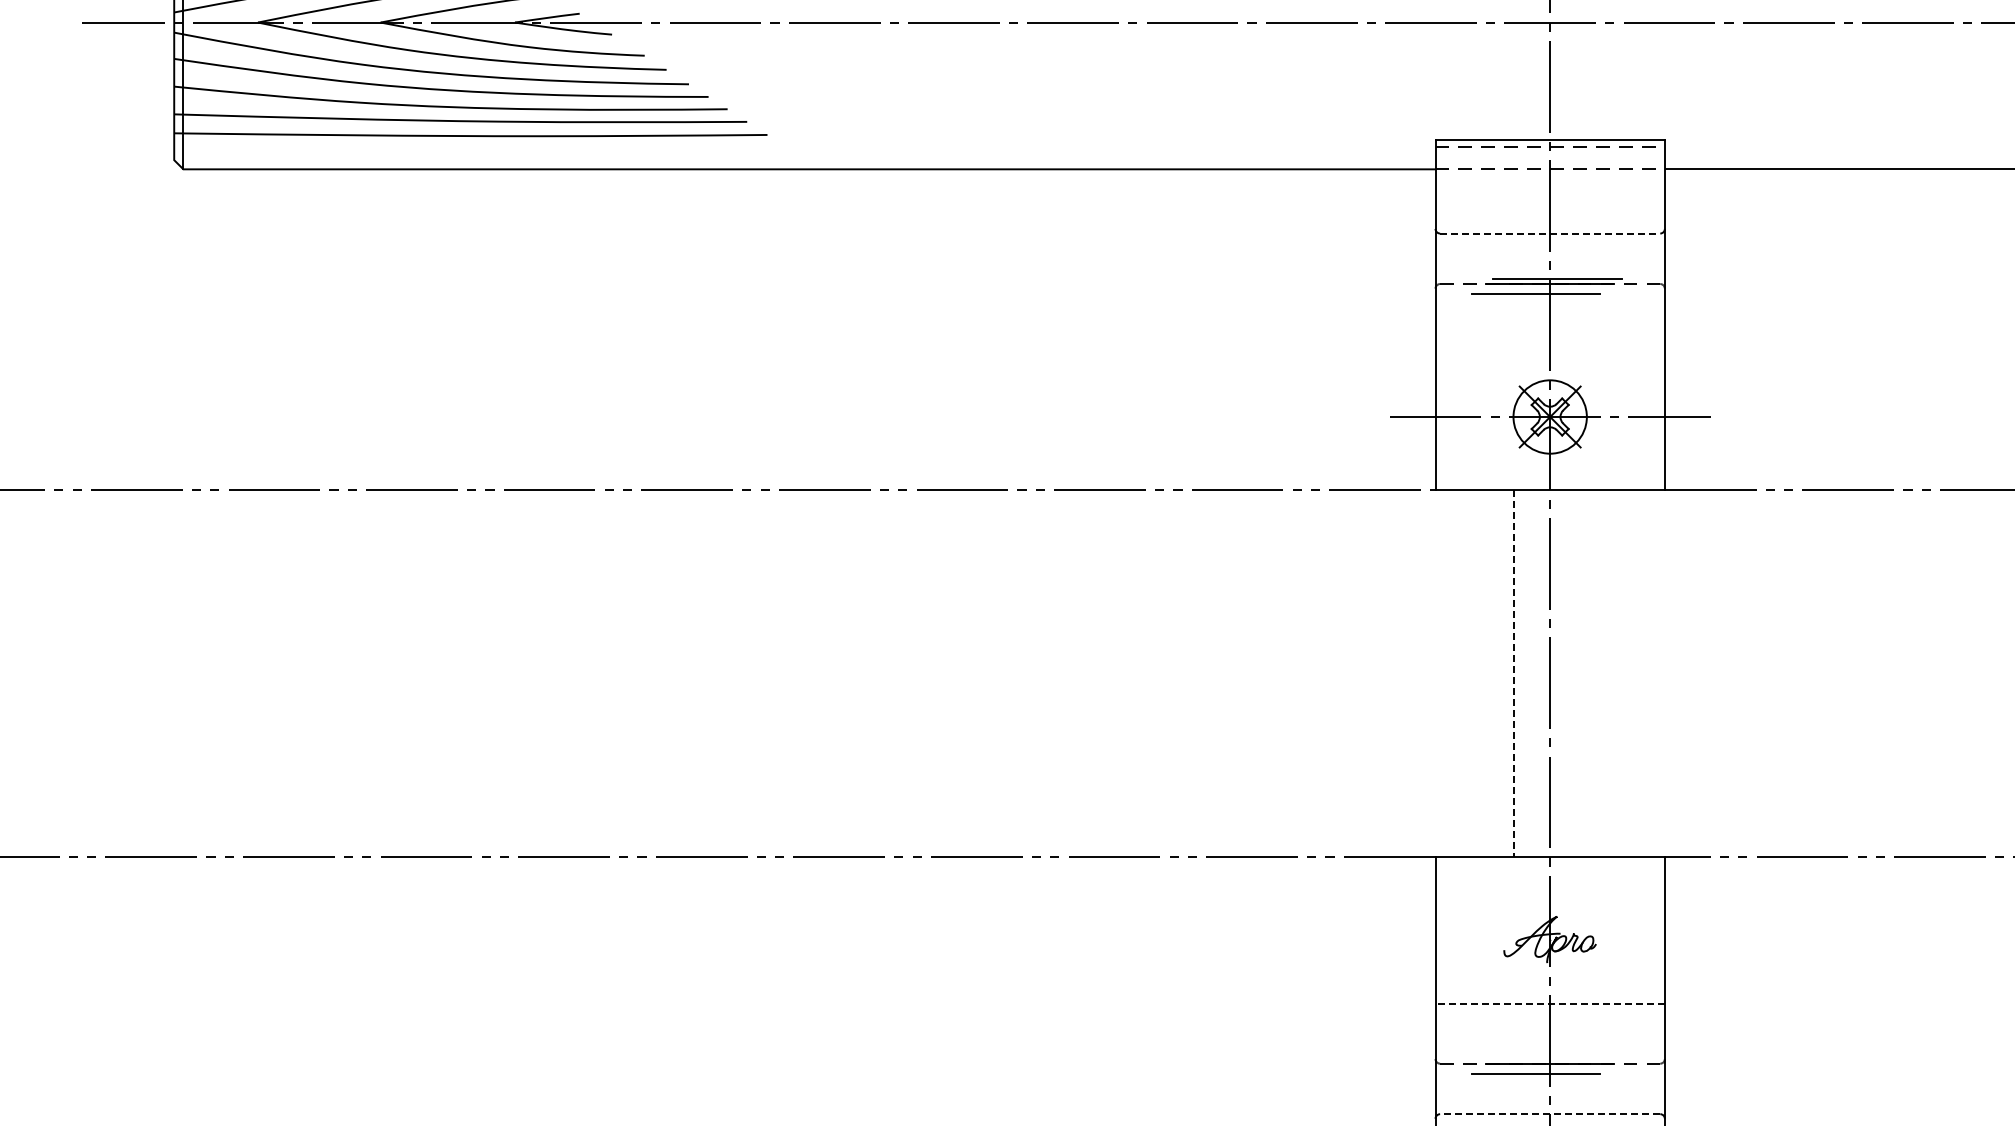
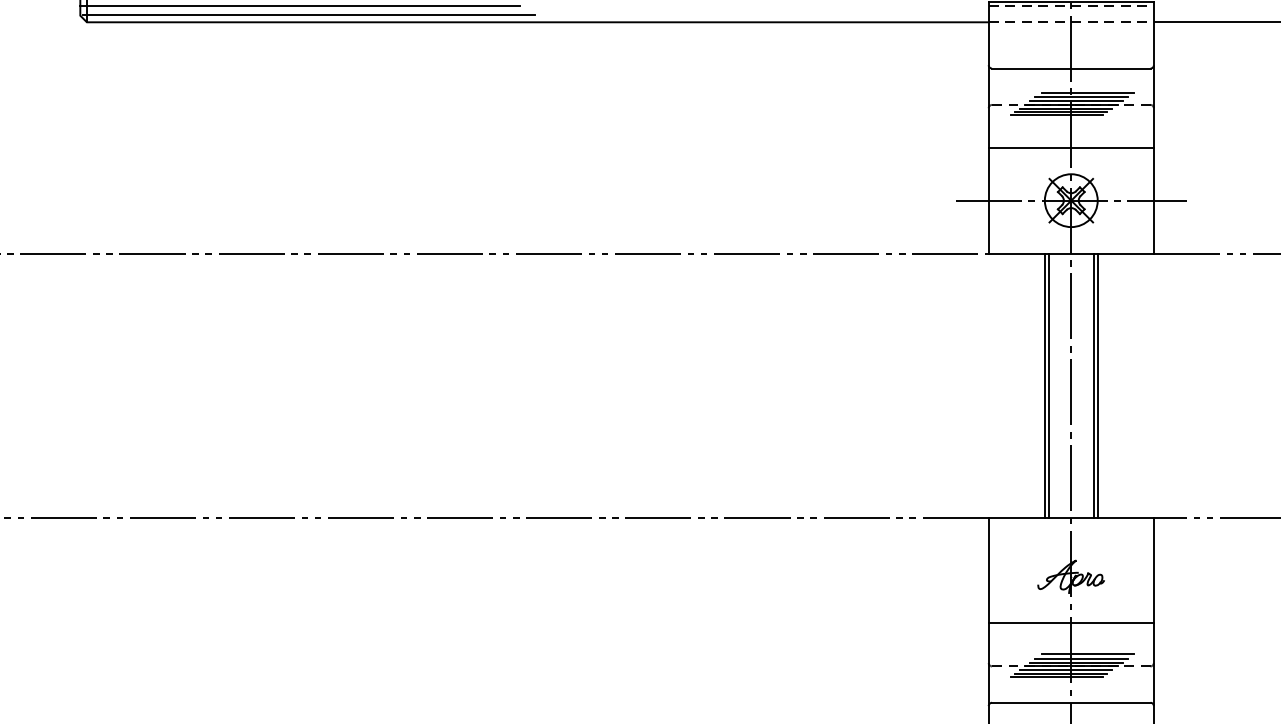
line: (479, 146) -> (300, 5), added
line: (491, 159) -> (308, 15), added
line: (1550, 233) -> (1071, 68), dashed -> solid
line: (1572, 267) -> (1087, 92), added
line: (1564, 273) -> (1081, 97), added
line: (1542, 289) -> (1065, 108), added
line: (1529, 298) -> (1056, 115), added
line: (1549, 343) -> (1070, 147), added
line: (1519, 673) -> (1049, 385), added
line: (1581, 673) -> (1093, 385), added
line: (1586, 673) -> (1097, 385), added
line: (1513, 674) -> (1044, 386), dashed -> solid
line: (1550, 1004) -> (1071, 623), dashed -> solid
line: (1572, 1047) -> (1087, 654), added
line: (1564, 1053) -> (1081, 659), added
line: (1557, 1058) -> (1076, 662), added
line: (1542, 1068) -> (1065, 669), added
line: (1529, 1078) -> (1056, 677), added
line: (1549, 1114) -> (1070, 703), dashed -> solid

